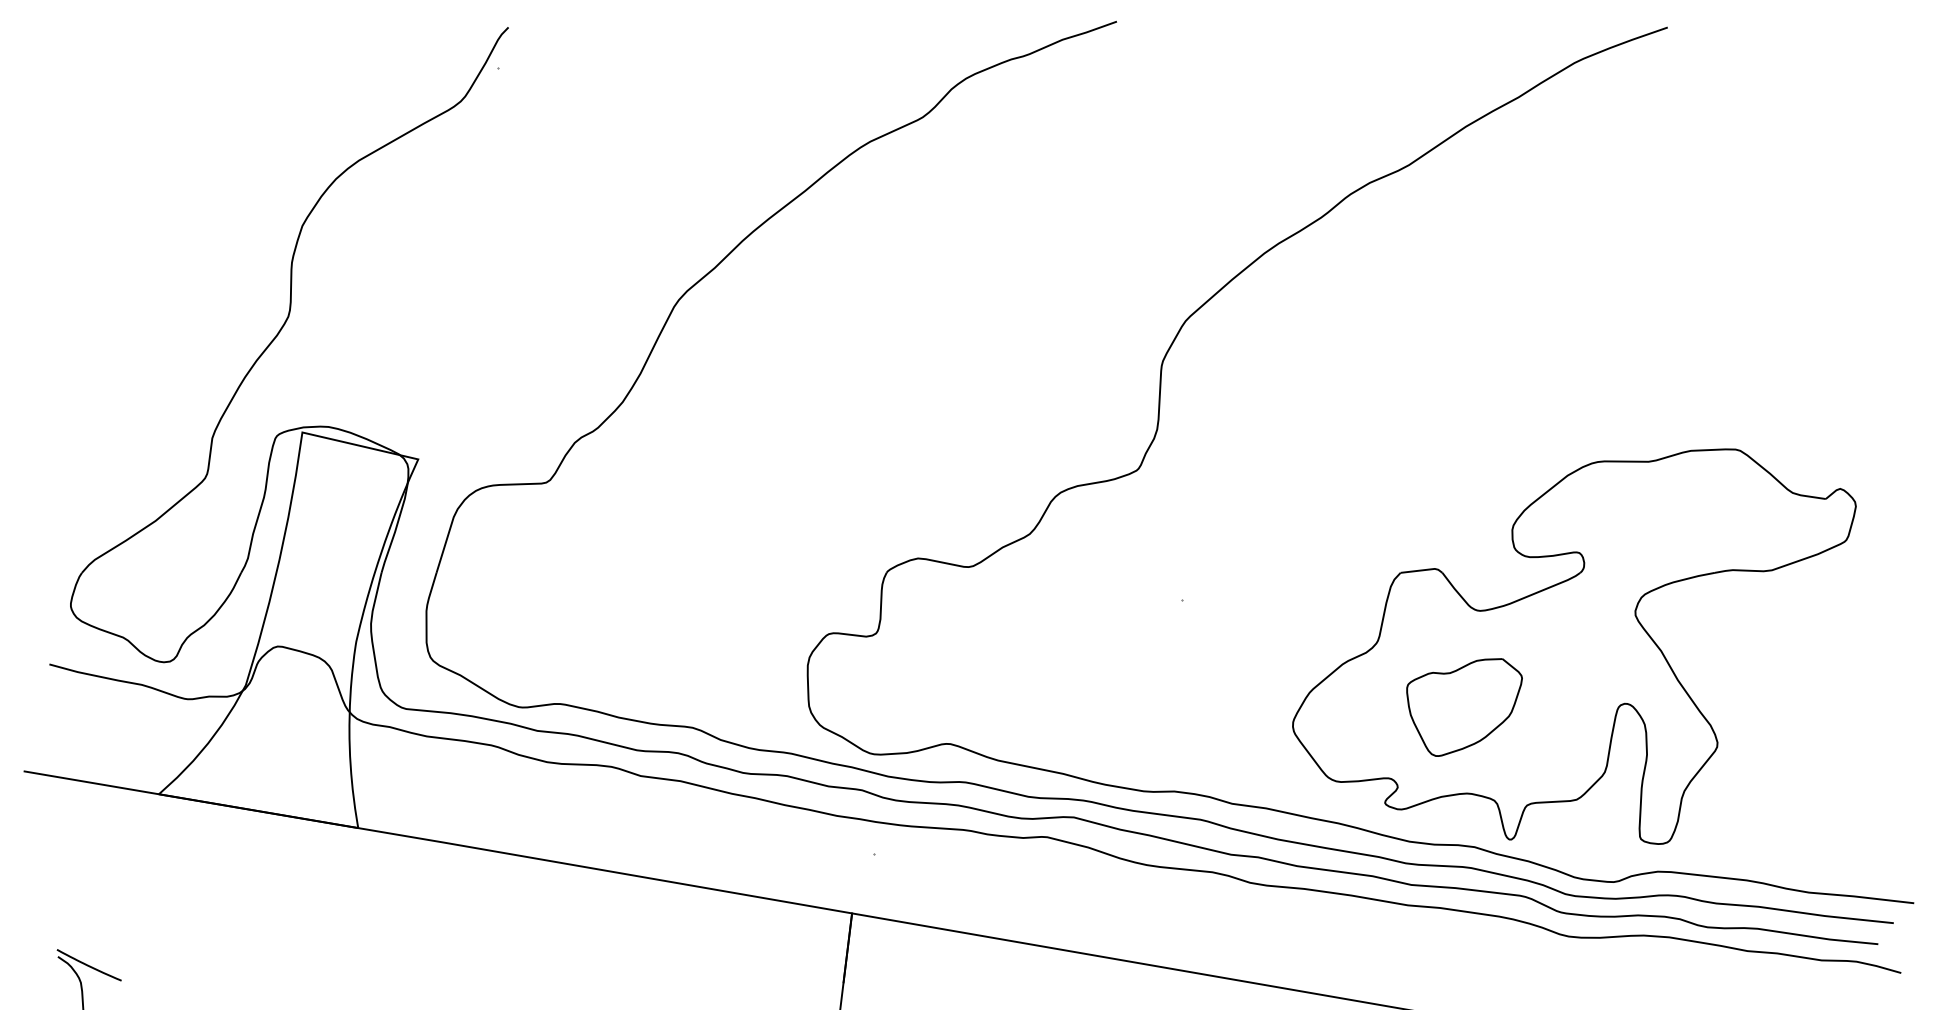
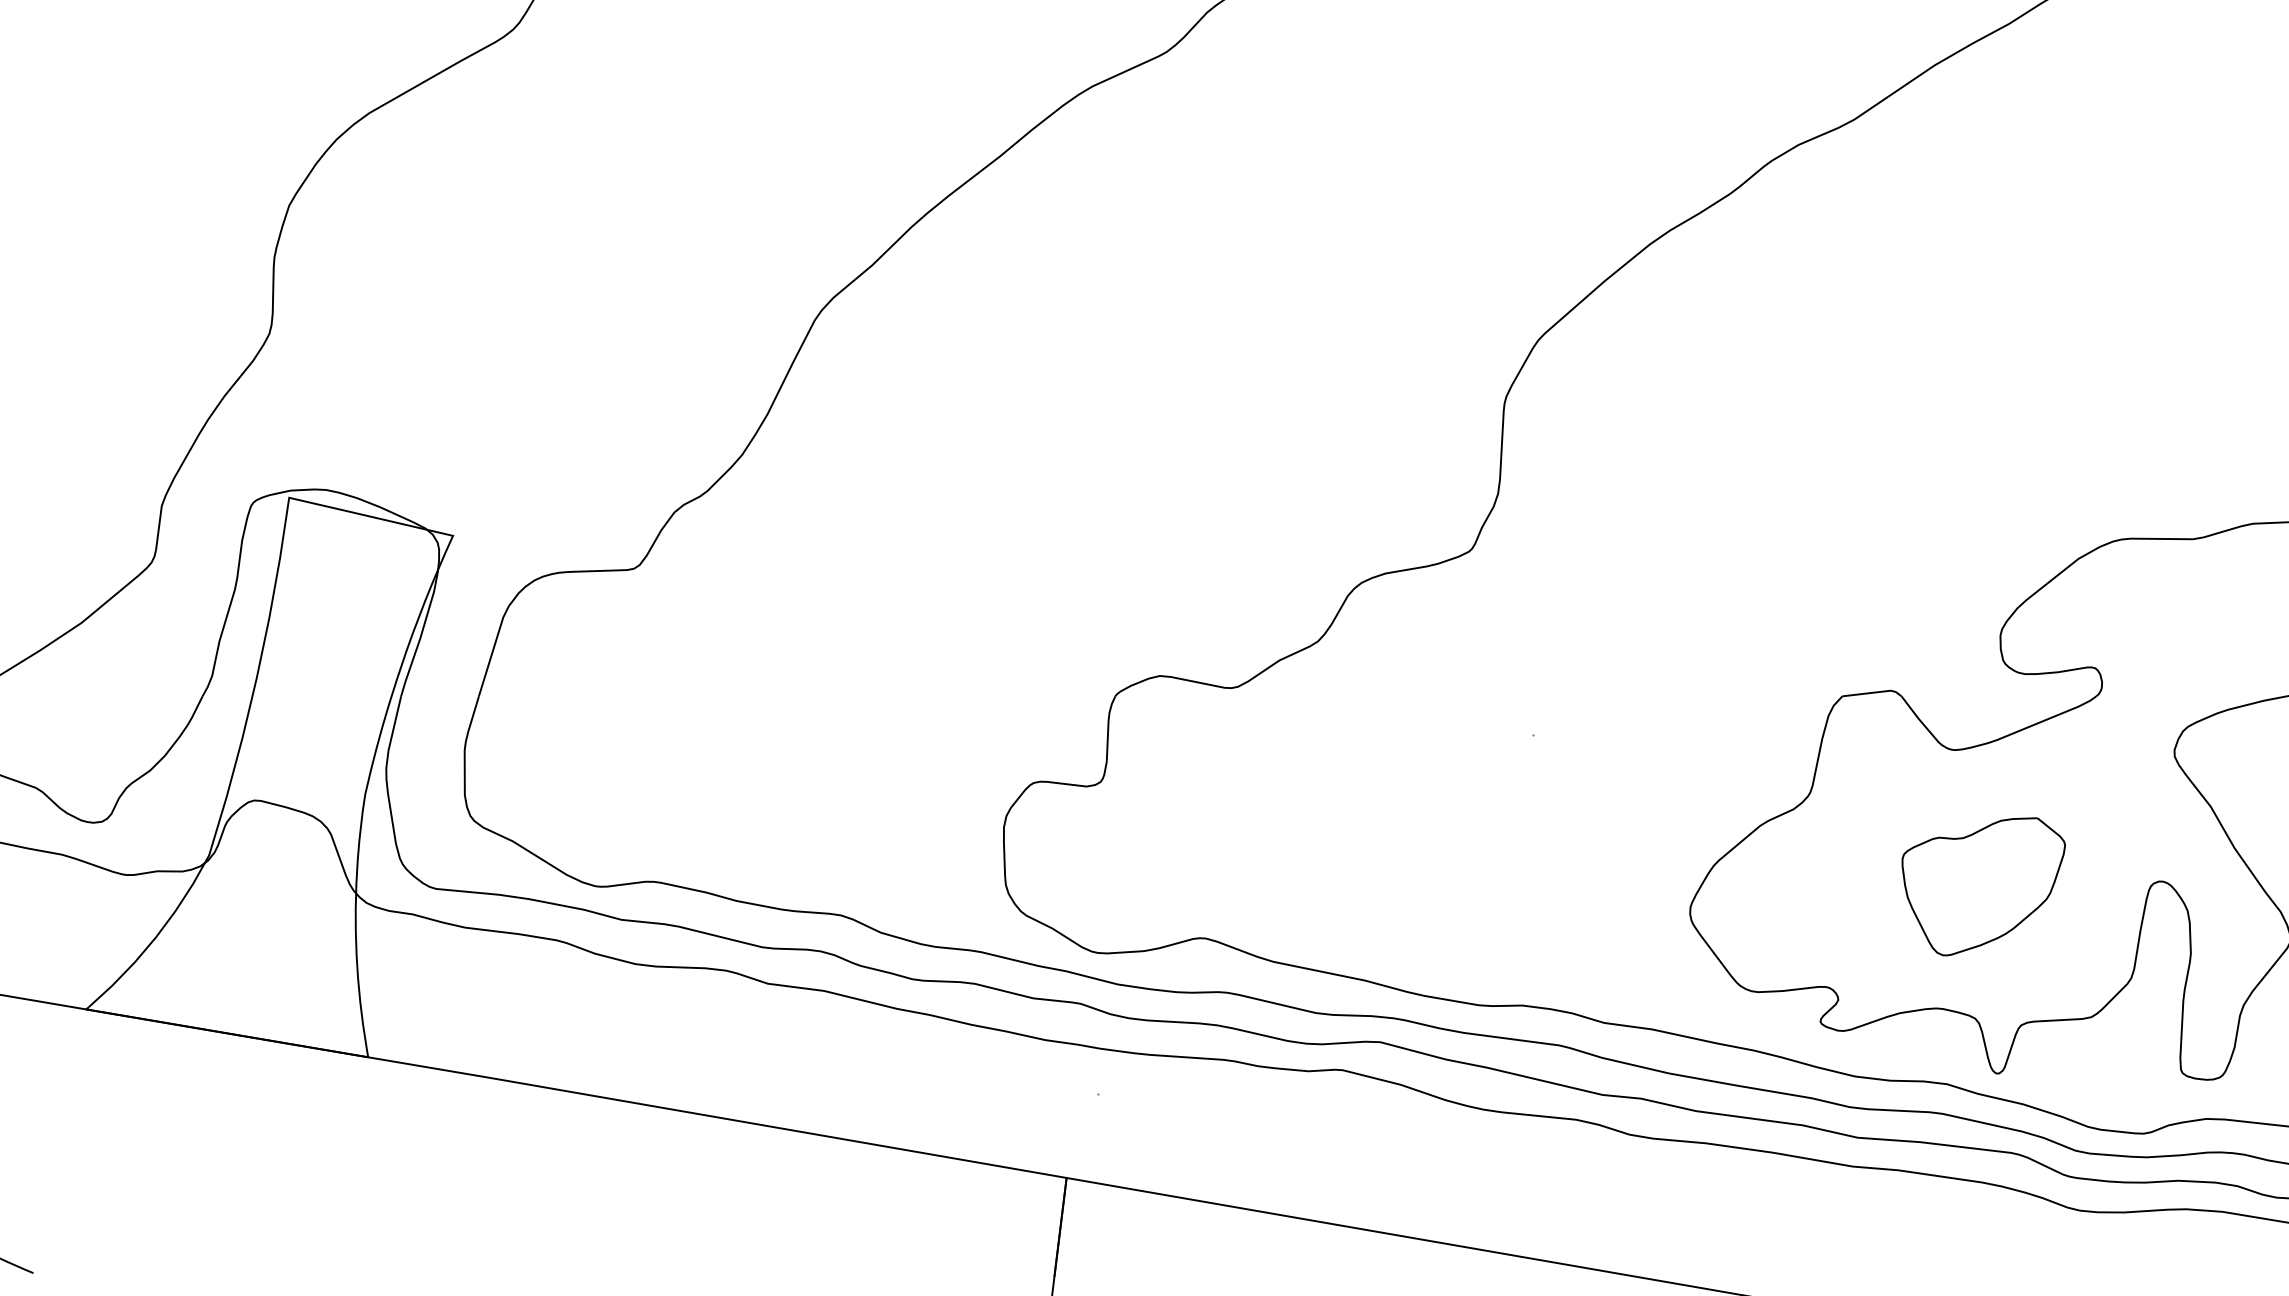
part: (1464, 707) -> (1983, 886), moved

